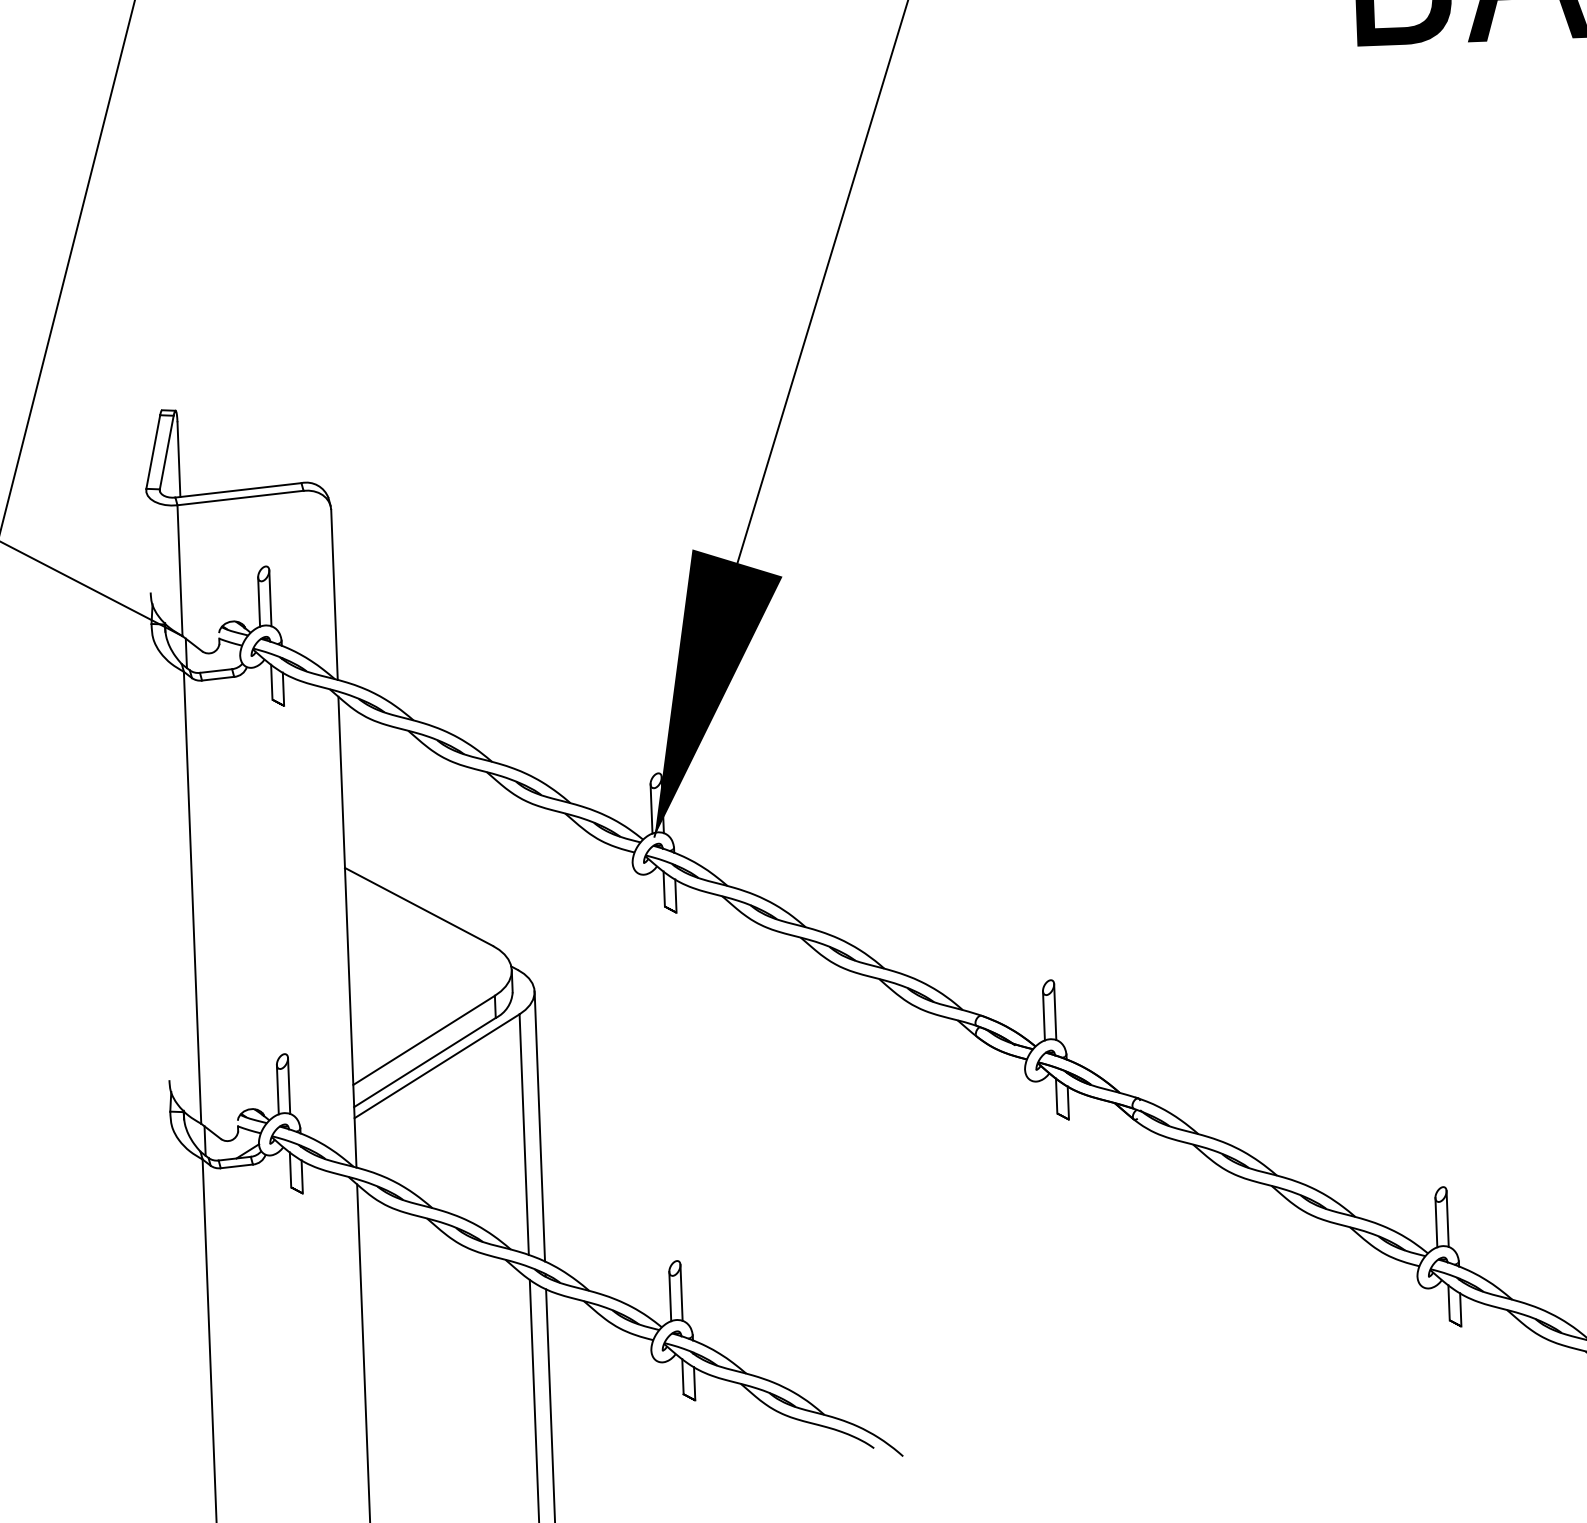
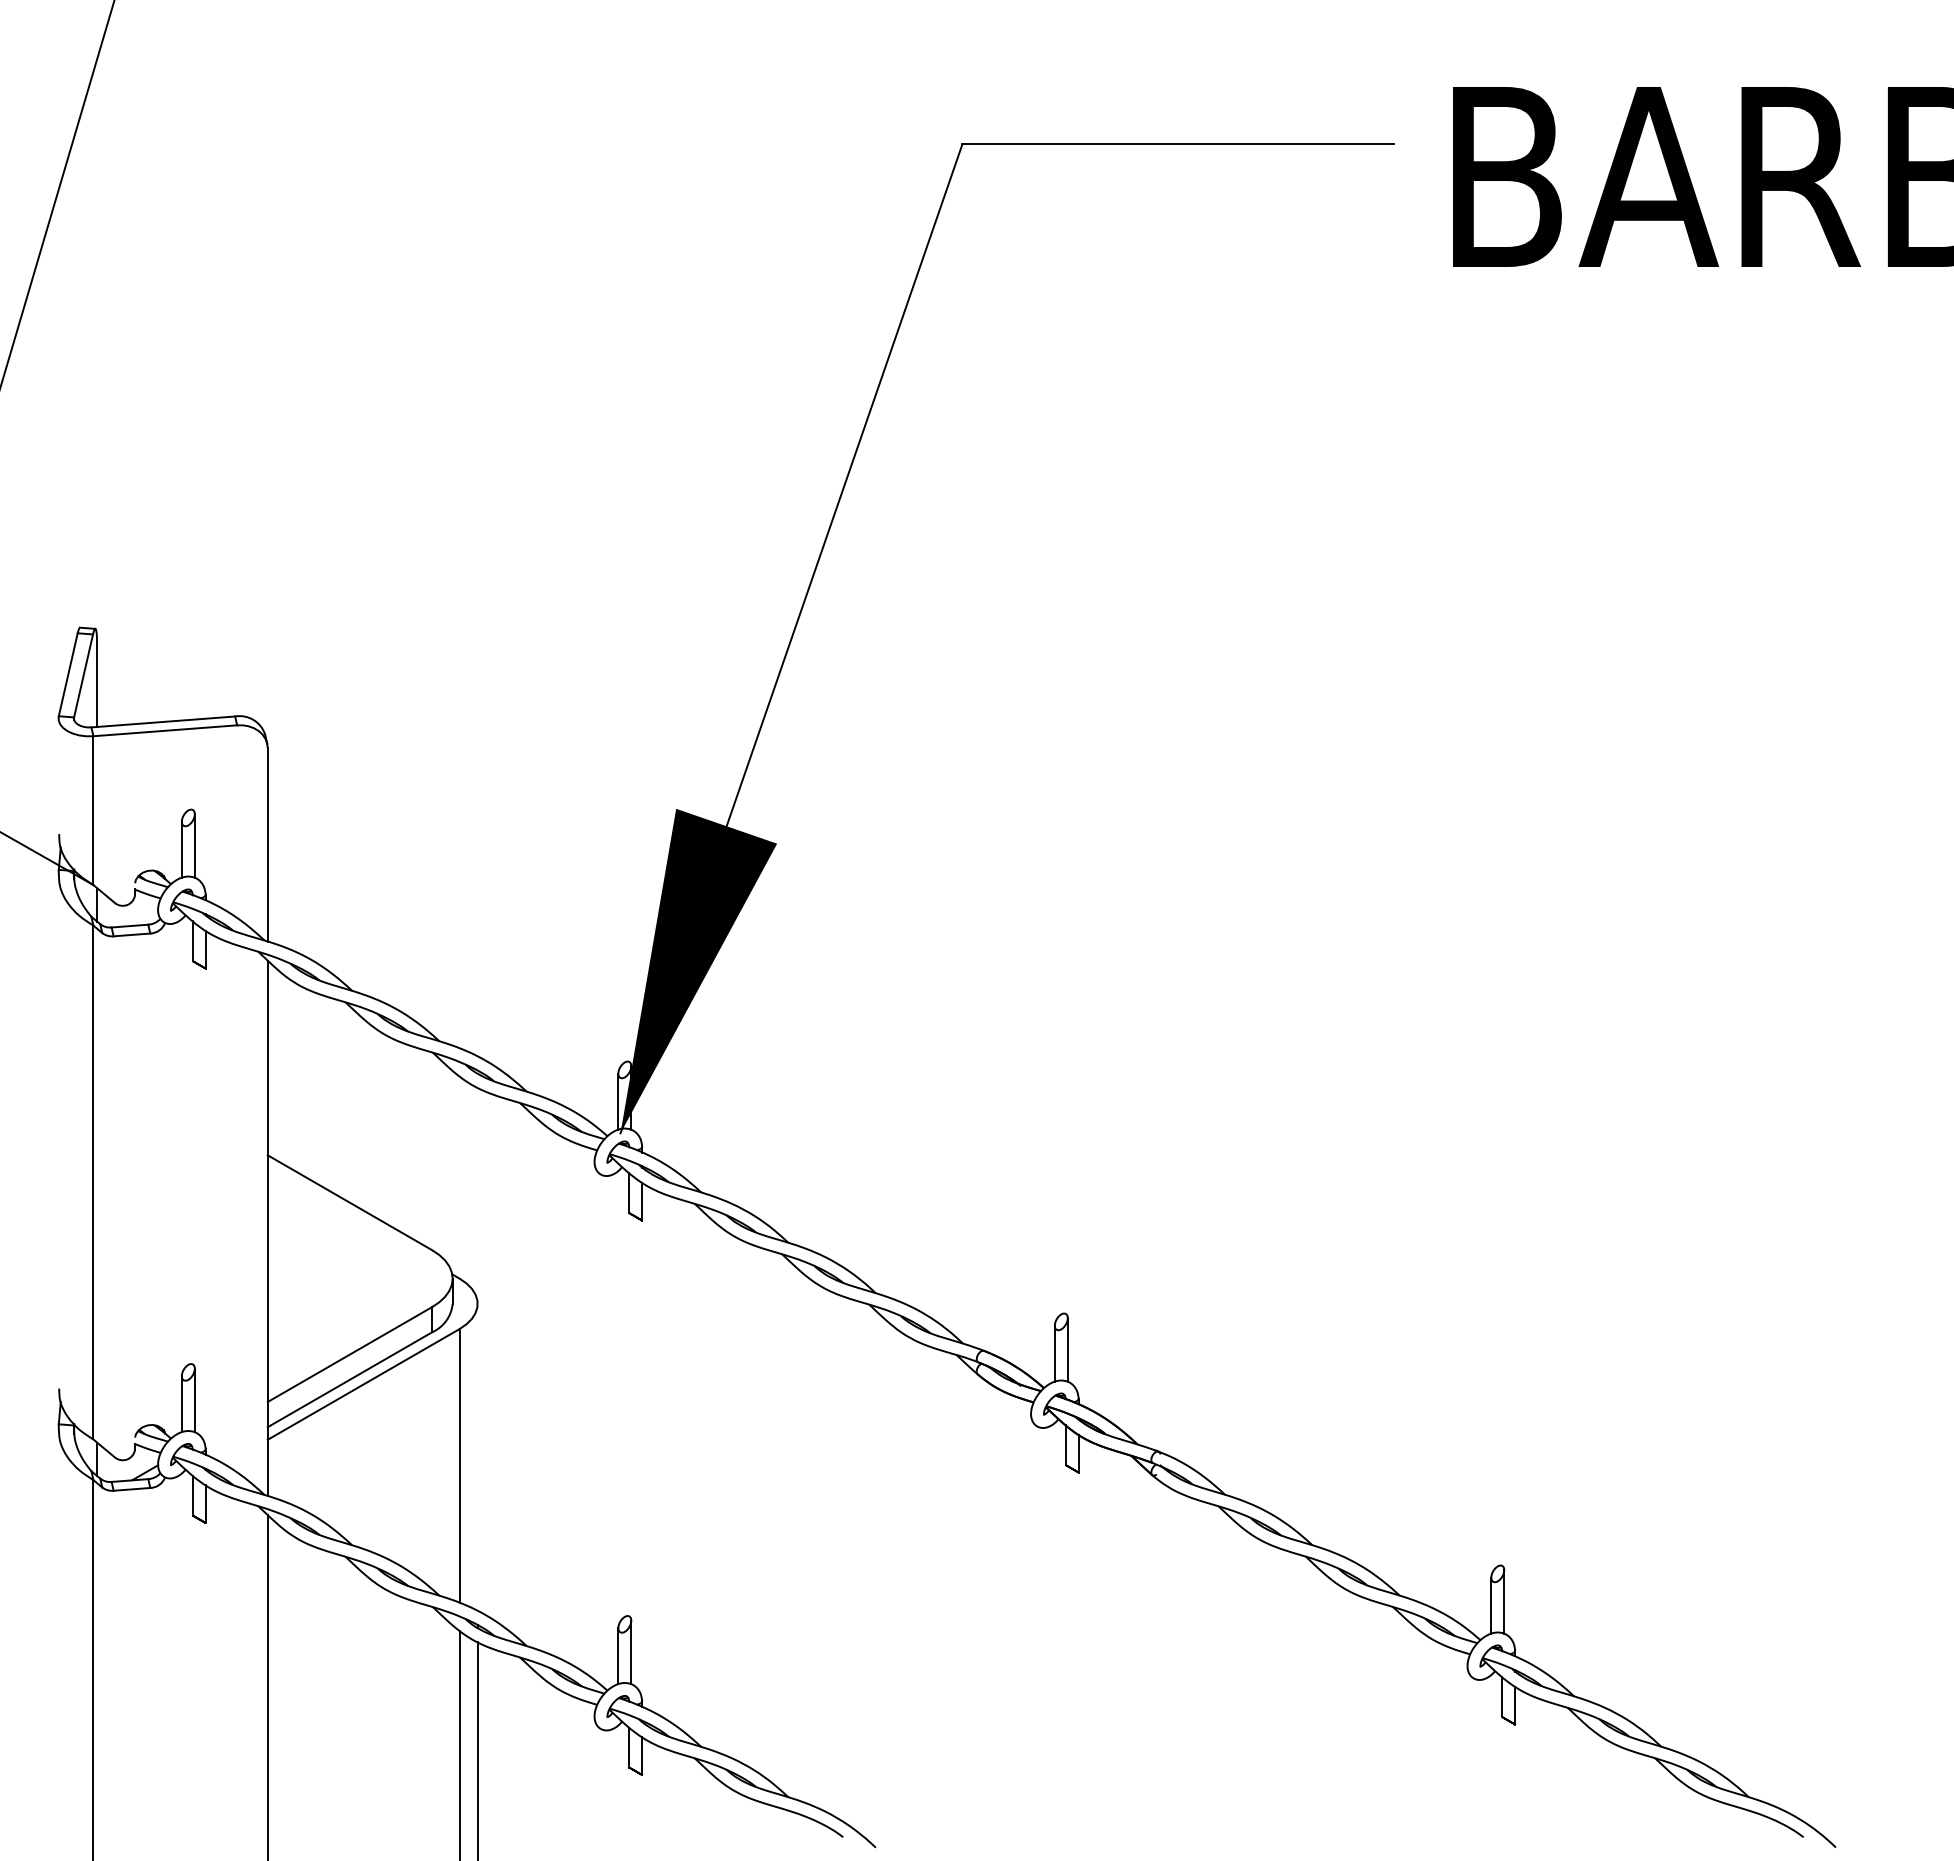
line: (539, 1125) -> (477, 1456), removed

